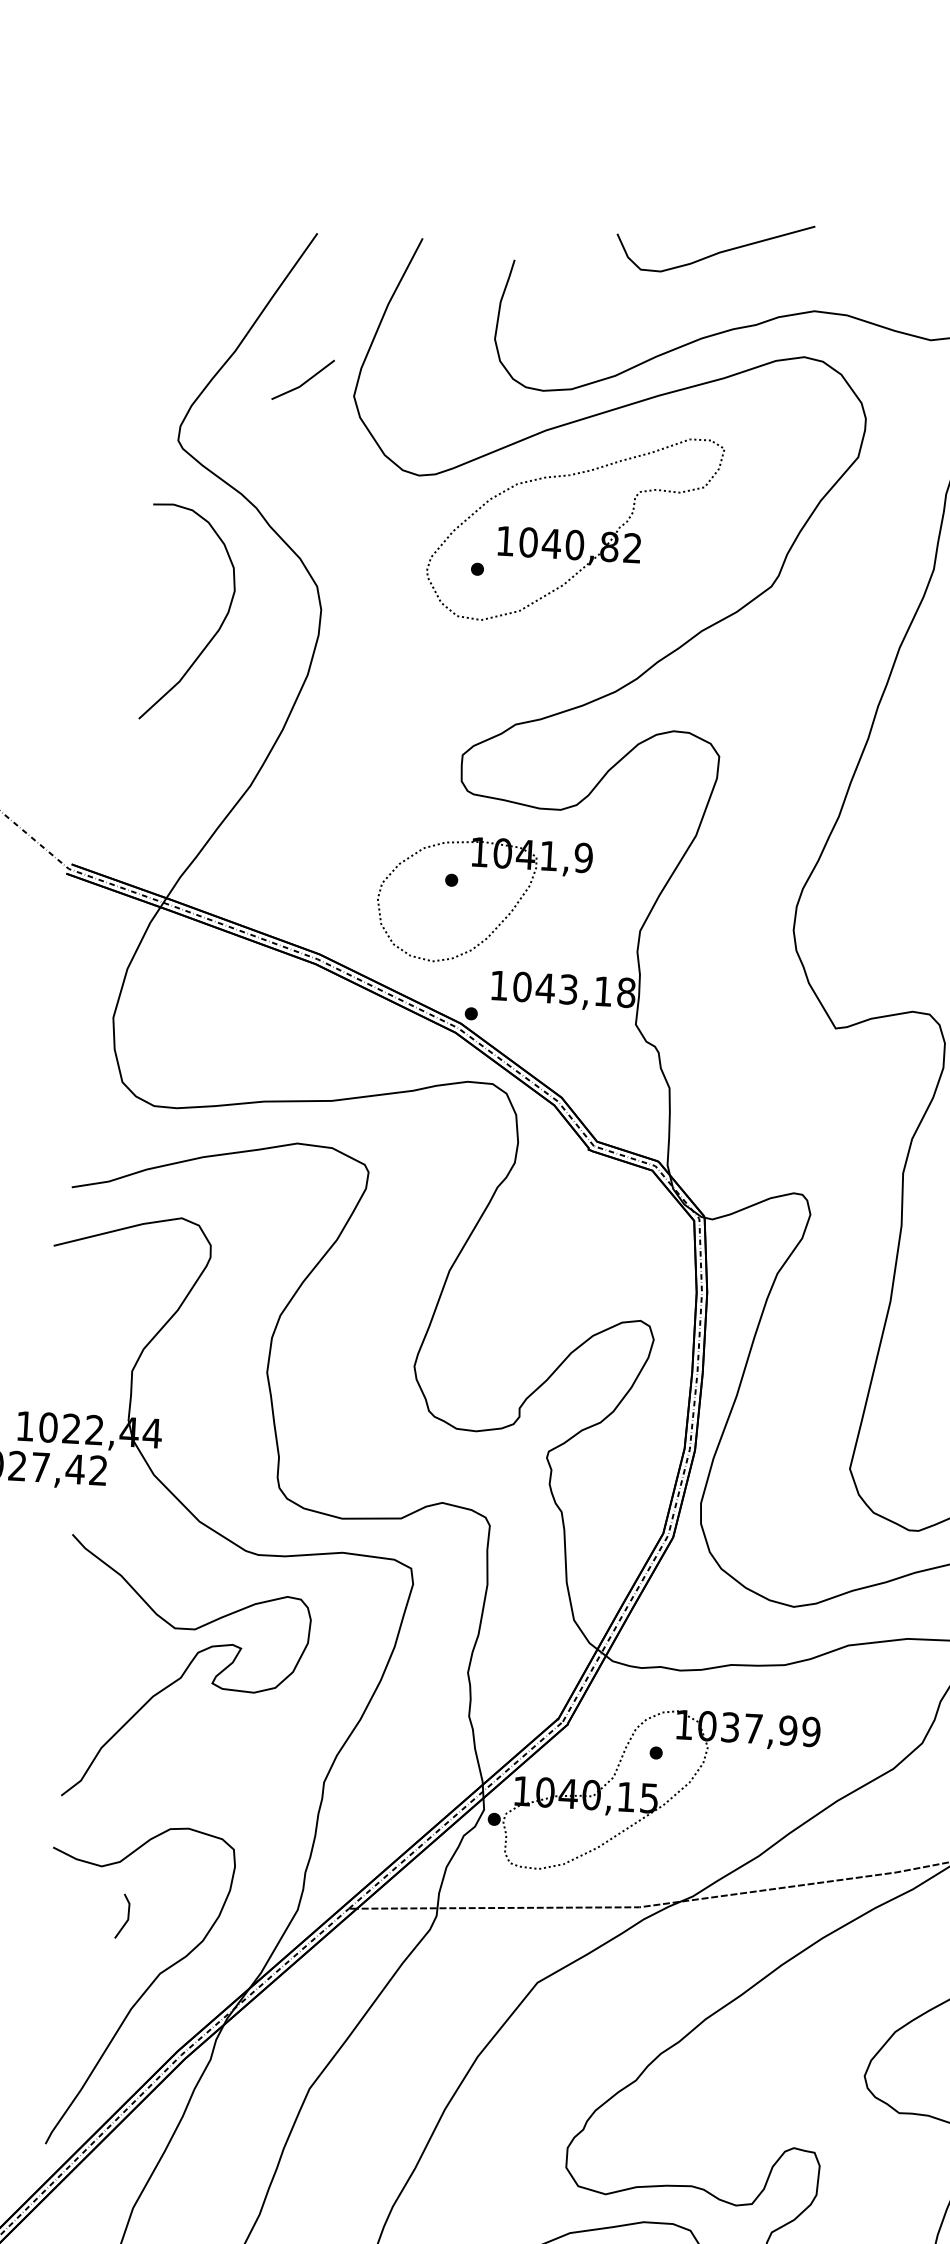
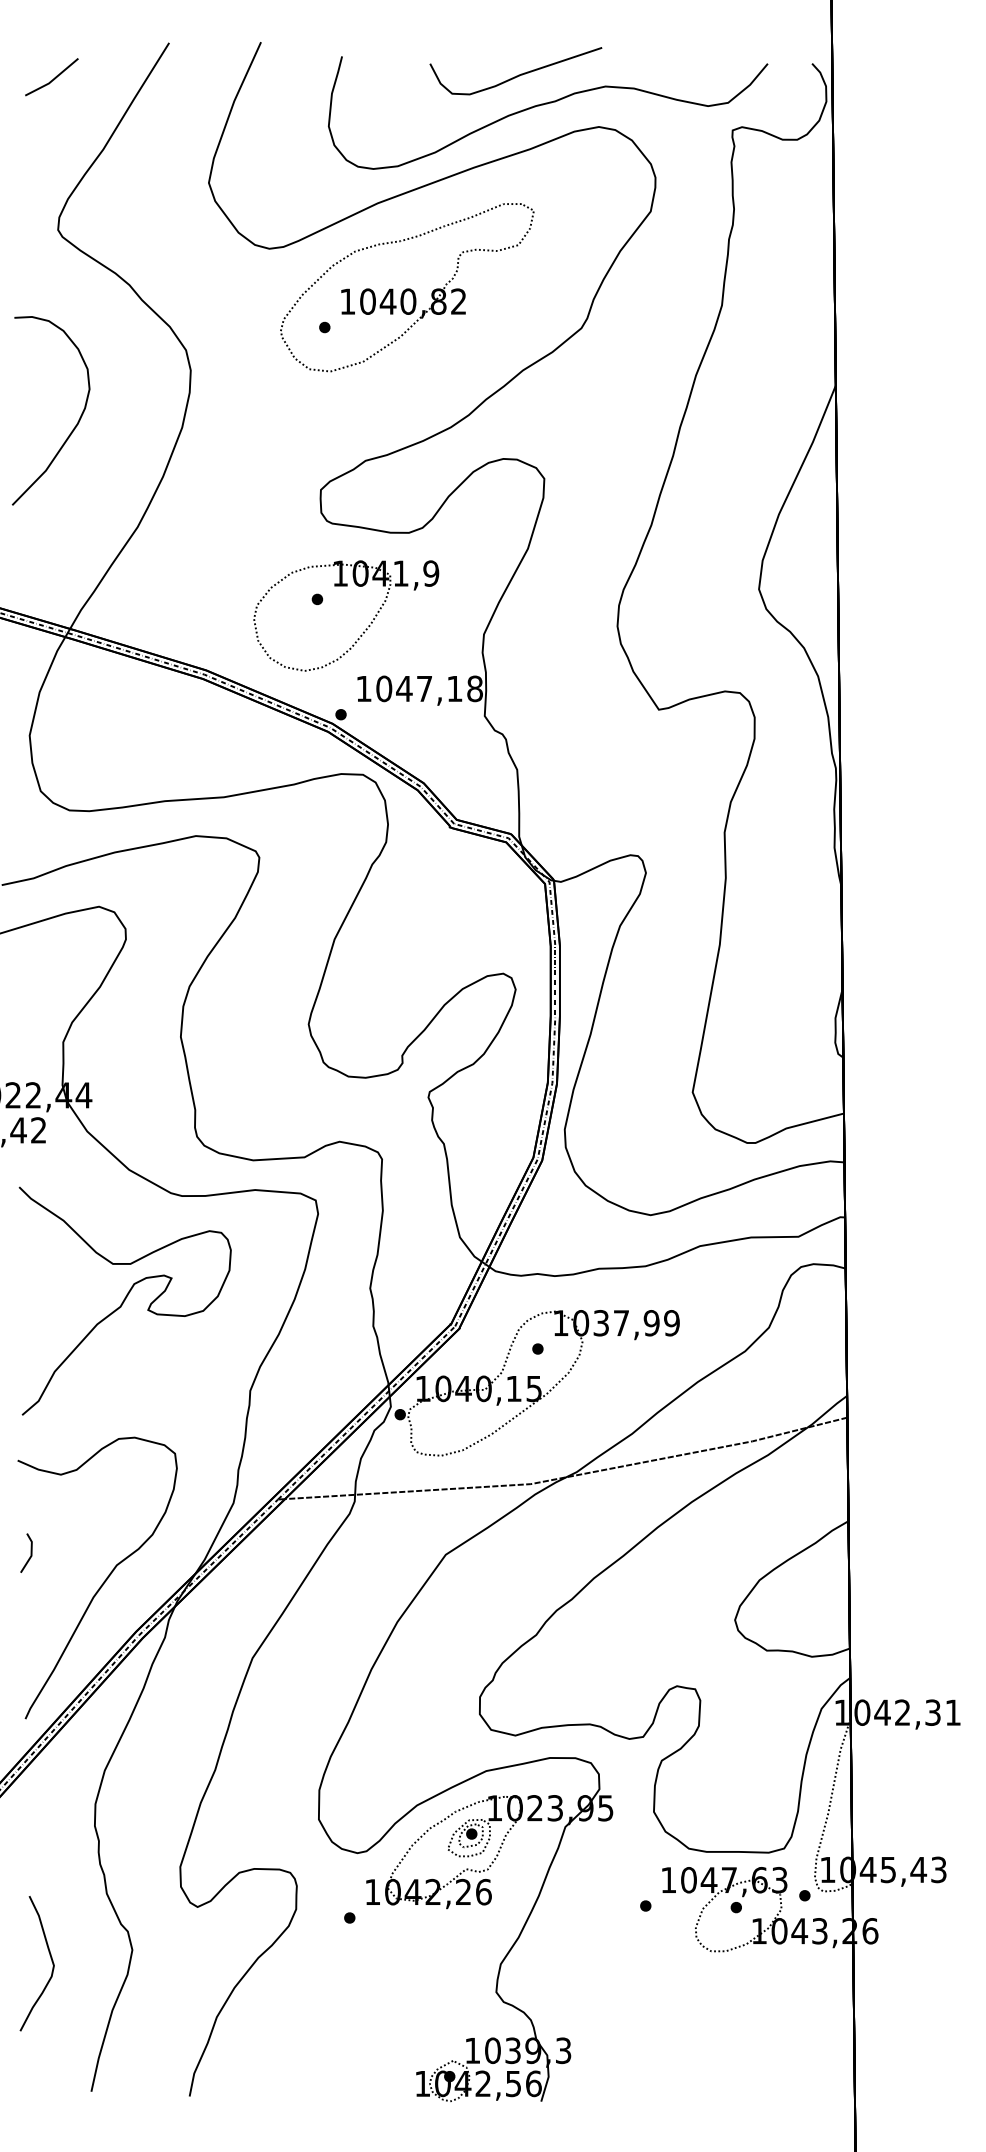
curve: (715, 252) -> (516, 75), moved
line: (304, 381) -> (53, 78), moved
curve: (215, 632) -> (74, 426), moved
text: (568, 989) -> (424, 688), 1043,18 -> 1047,18
line: (127, 1915) -> (30, 1552), moved

